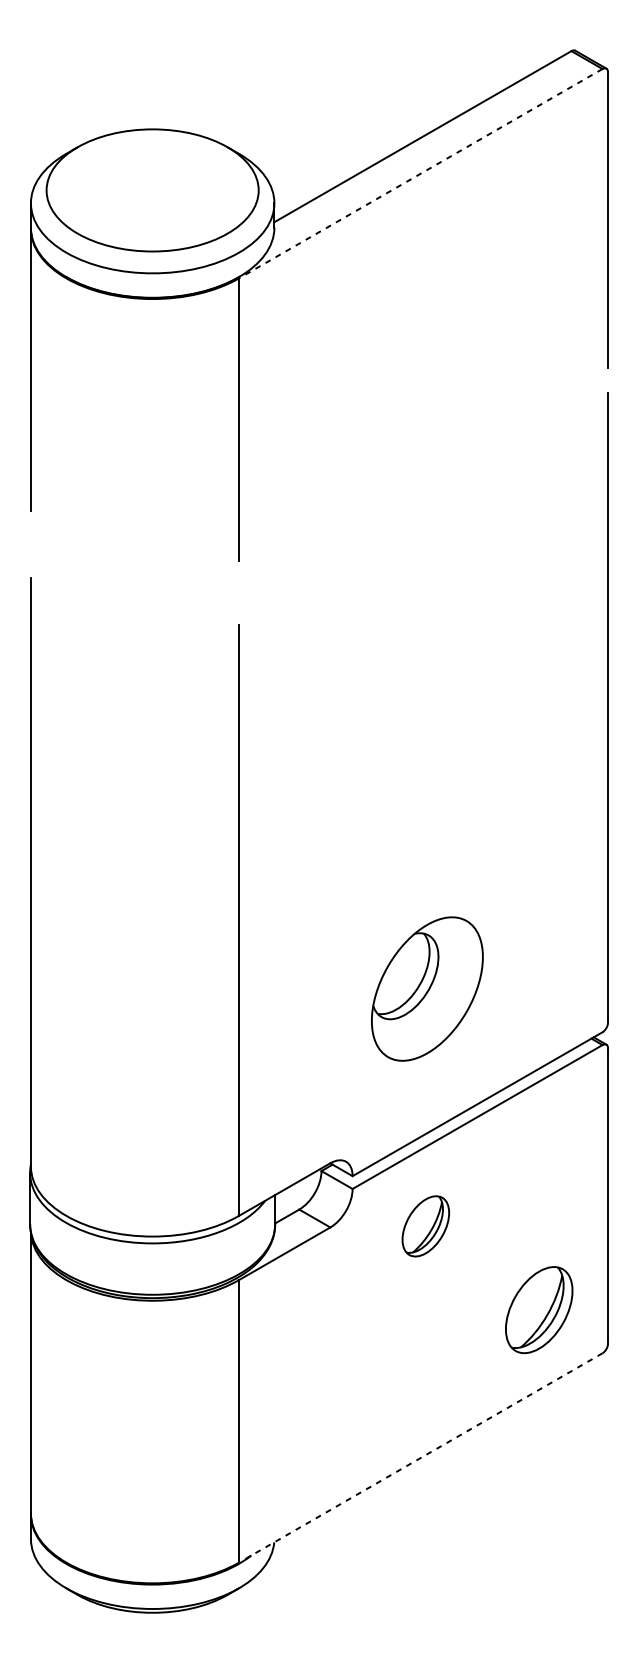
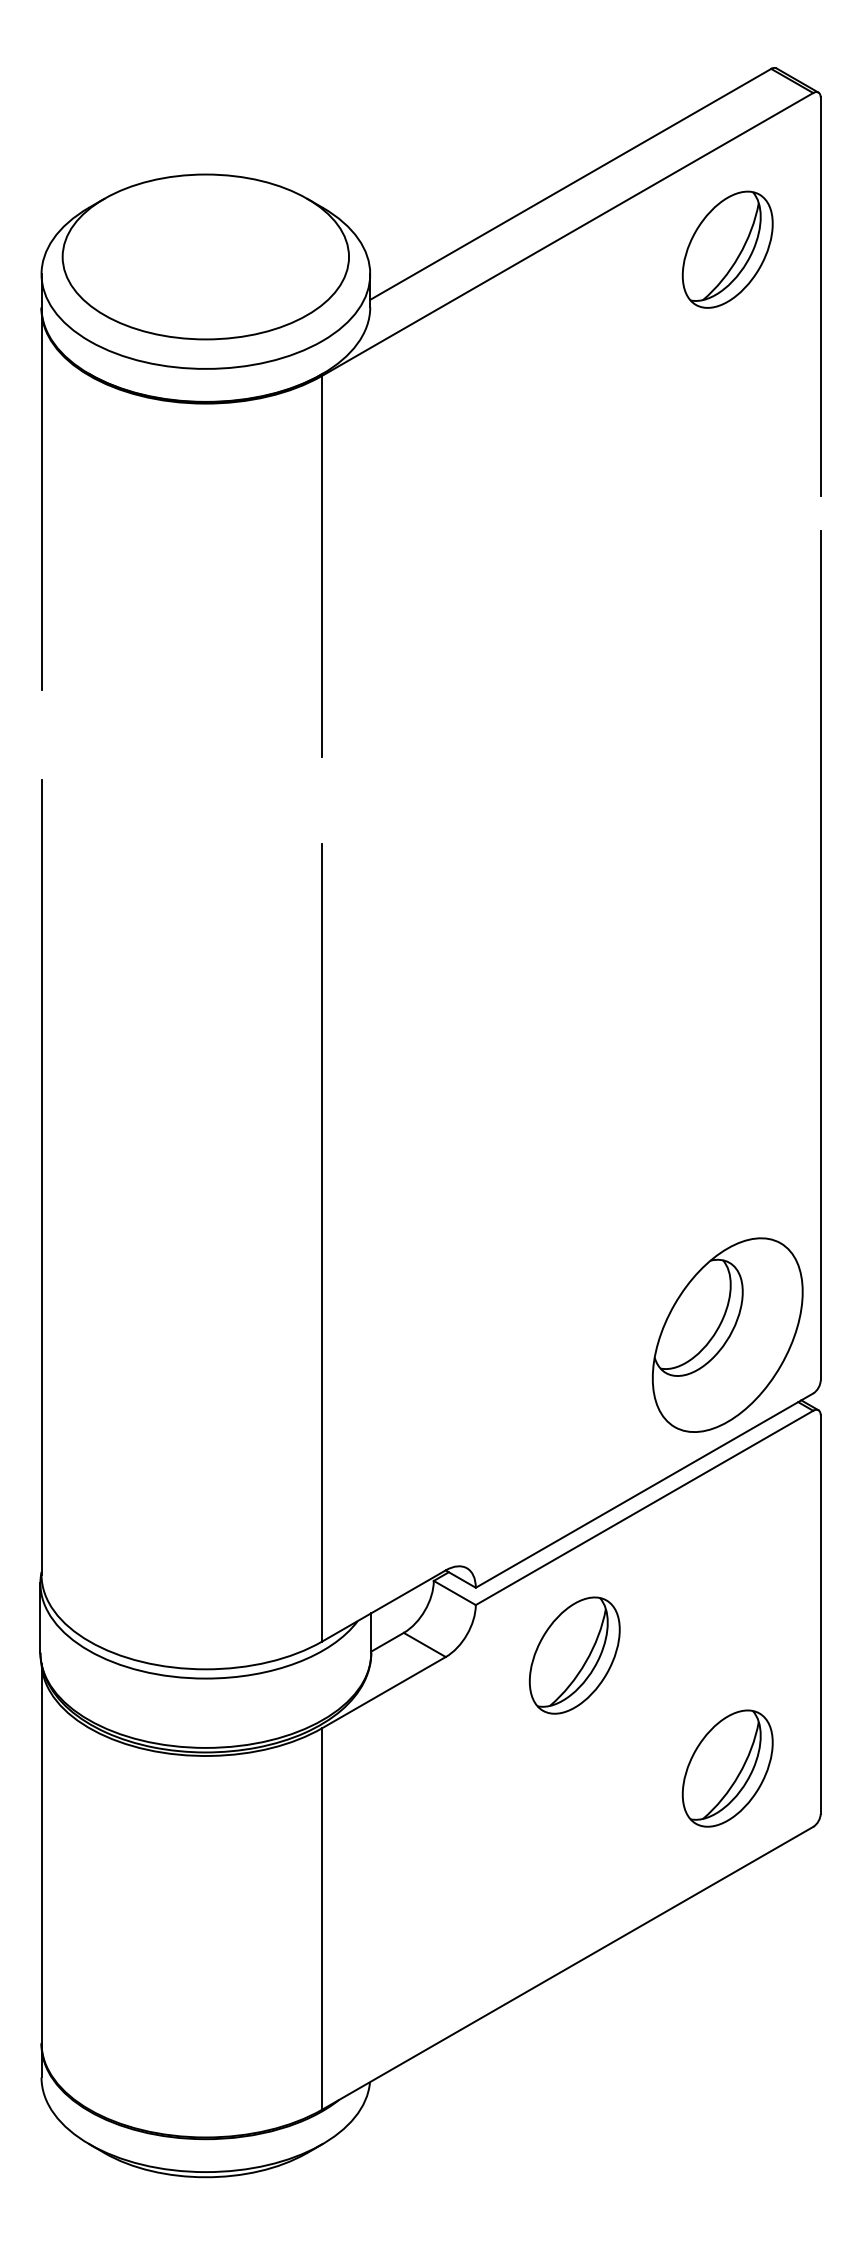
line: (420, 173) -> (567, 234), dashed -> solid
part: (539, 184) -> (727, 249), added
part: (427, 988) -> (727, 1334), moved
part: (425, 1226) -> (574, 1655), size x1.43
line: (420, 1458) -> (567, 1968), dashed -> solid

